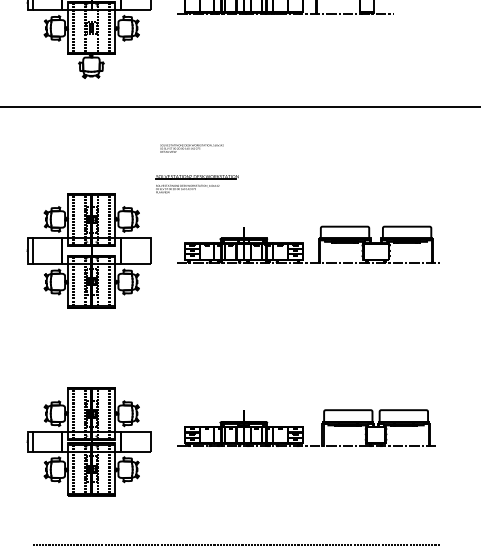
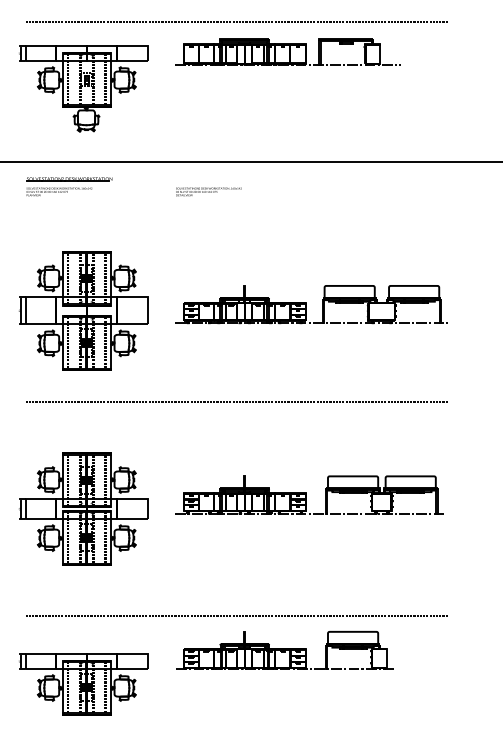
text: (191, 148) -> (208, 191), moved
part: (197, 183) -> (69, 186), moved
line: (235, 339) -> (236, 402), added

